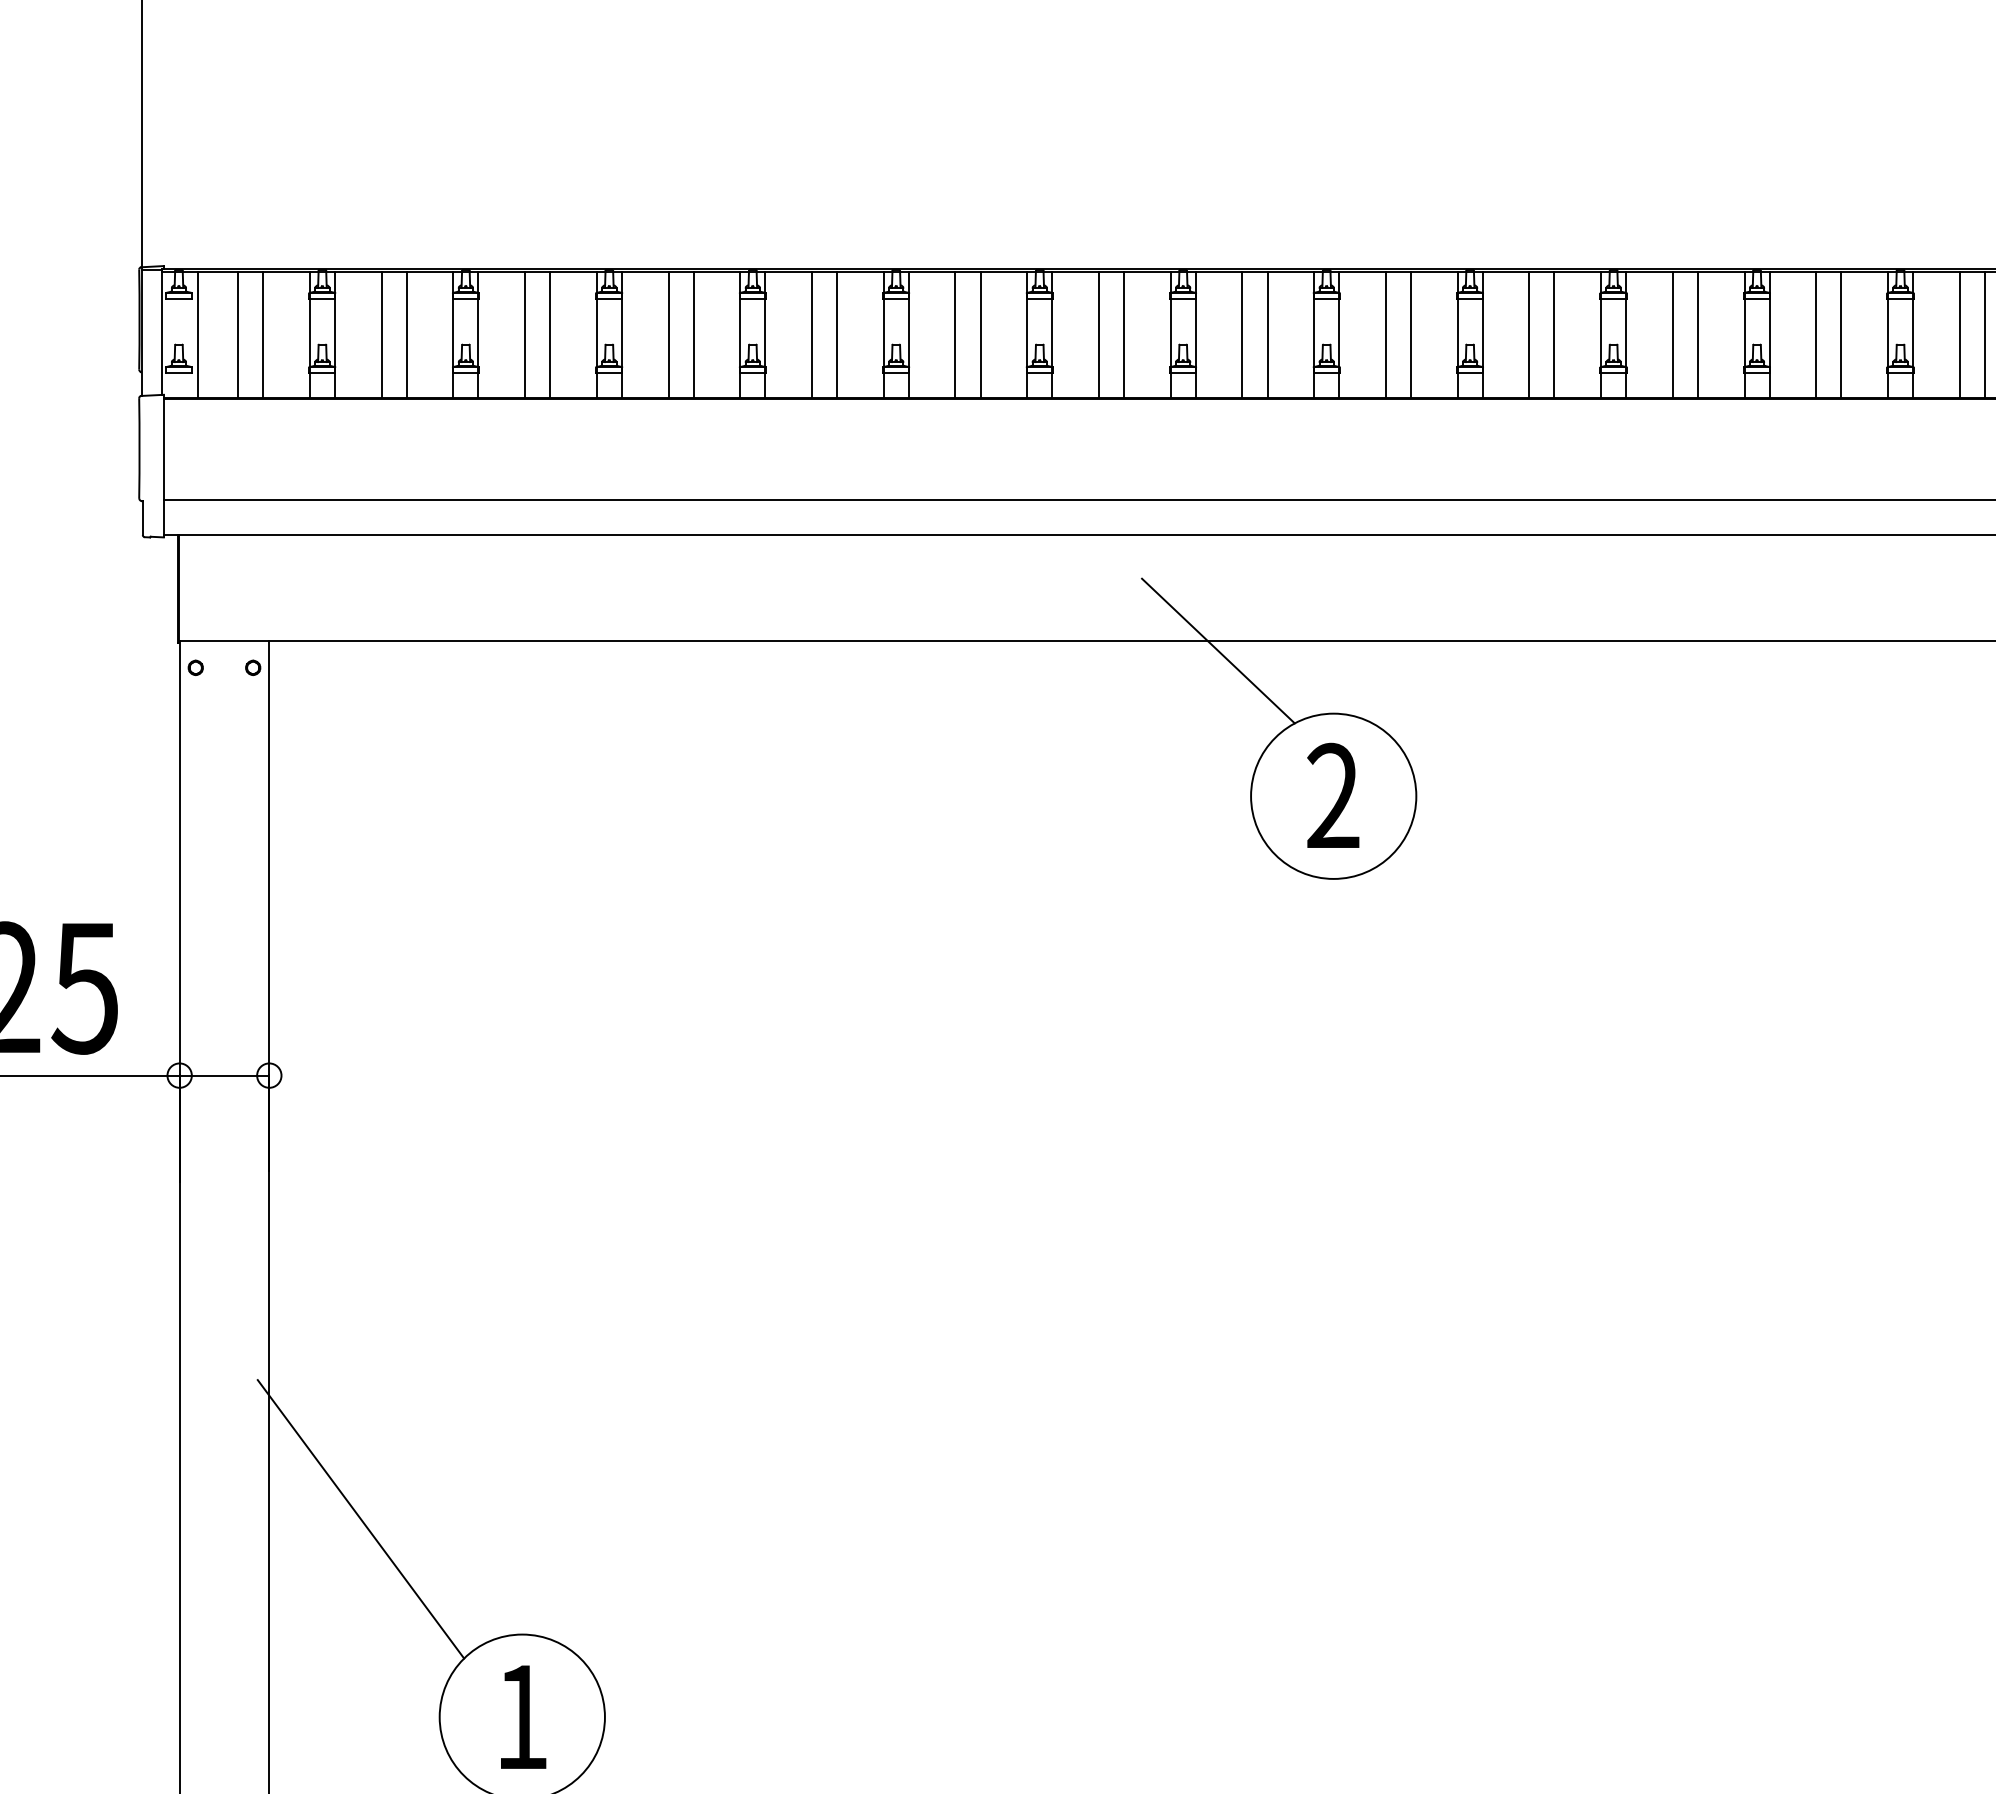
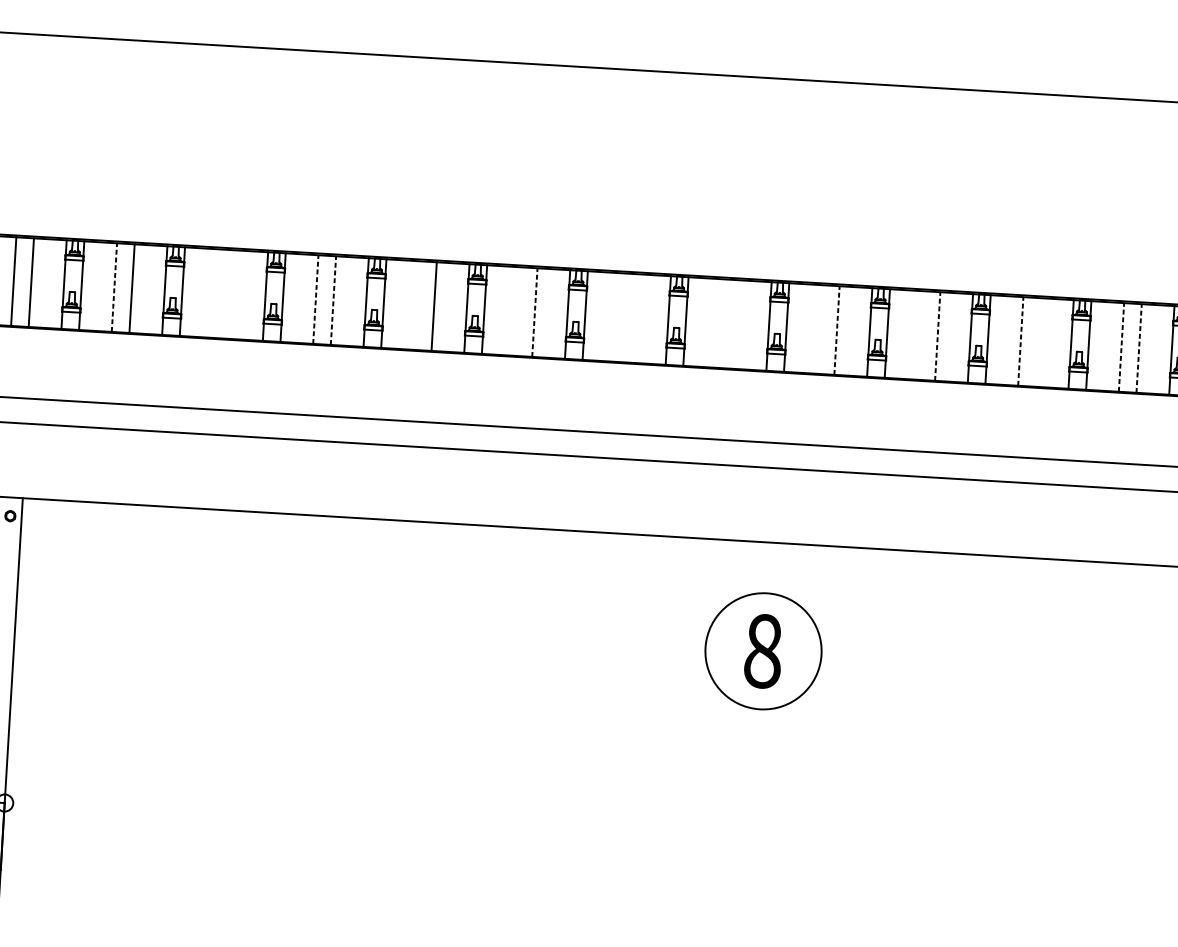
line: (381, 334) -> (114, 287), solid -> dashed
line: (525, 334) -> (215, 293), removed
line: (550, 334) -> (233, 294), removed
line: (668, 334) -> (315, 299), solid -> dashed
line: (693, 334) -> (333, 300), solid -> dashed
line: (811, 334) -> (416, 305), removed
line: (955, 334) -> (517, 311), removed
line: (980, 334) -> (534, 312), solid -> dashed
line: (1098, 334) -> (617, 317), removed
line: (1124, 334) -> (635, 318), removed
line: (1242, 334) -> (718, 323), removed
line: (1267, 334) -> (736, 324), removed
line: (1385, 334) -> (819, 329), removed
line: (1410, 334) -> (836, 330), solid -> dashed
line: (1529, 334) -> (920, 335), removed
line: (1554, 334) -> (937, 336), solid -> dashed
line: (1672, 334) -> (1020, 341), solid -> dashed
line: (1697, 334) -> (1038, 342), removed
line: (1816, 334) -> (1121, 347), solid -> dashed
line: (1841, 334) -> (1139, 348), solid -> dashed
line: (1218, 650) -> (688, 544), removed
text: (1333, 795) -> (763, 650), 2 -> 8

